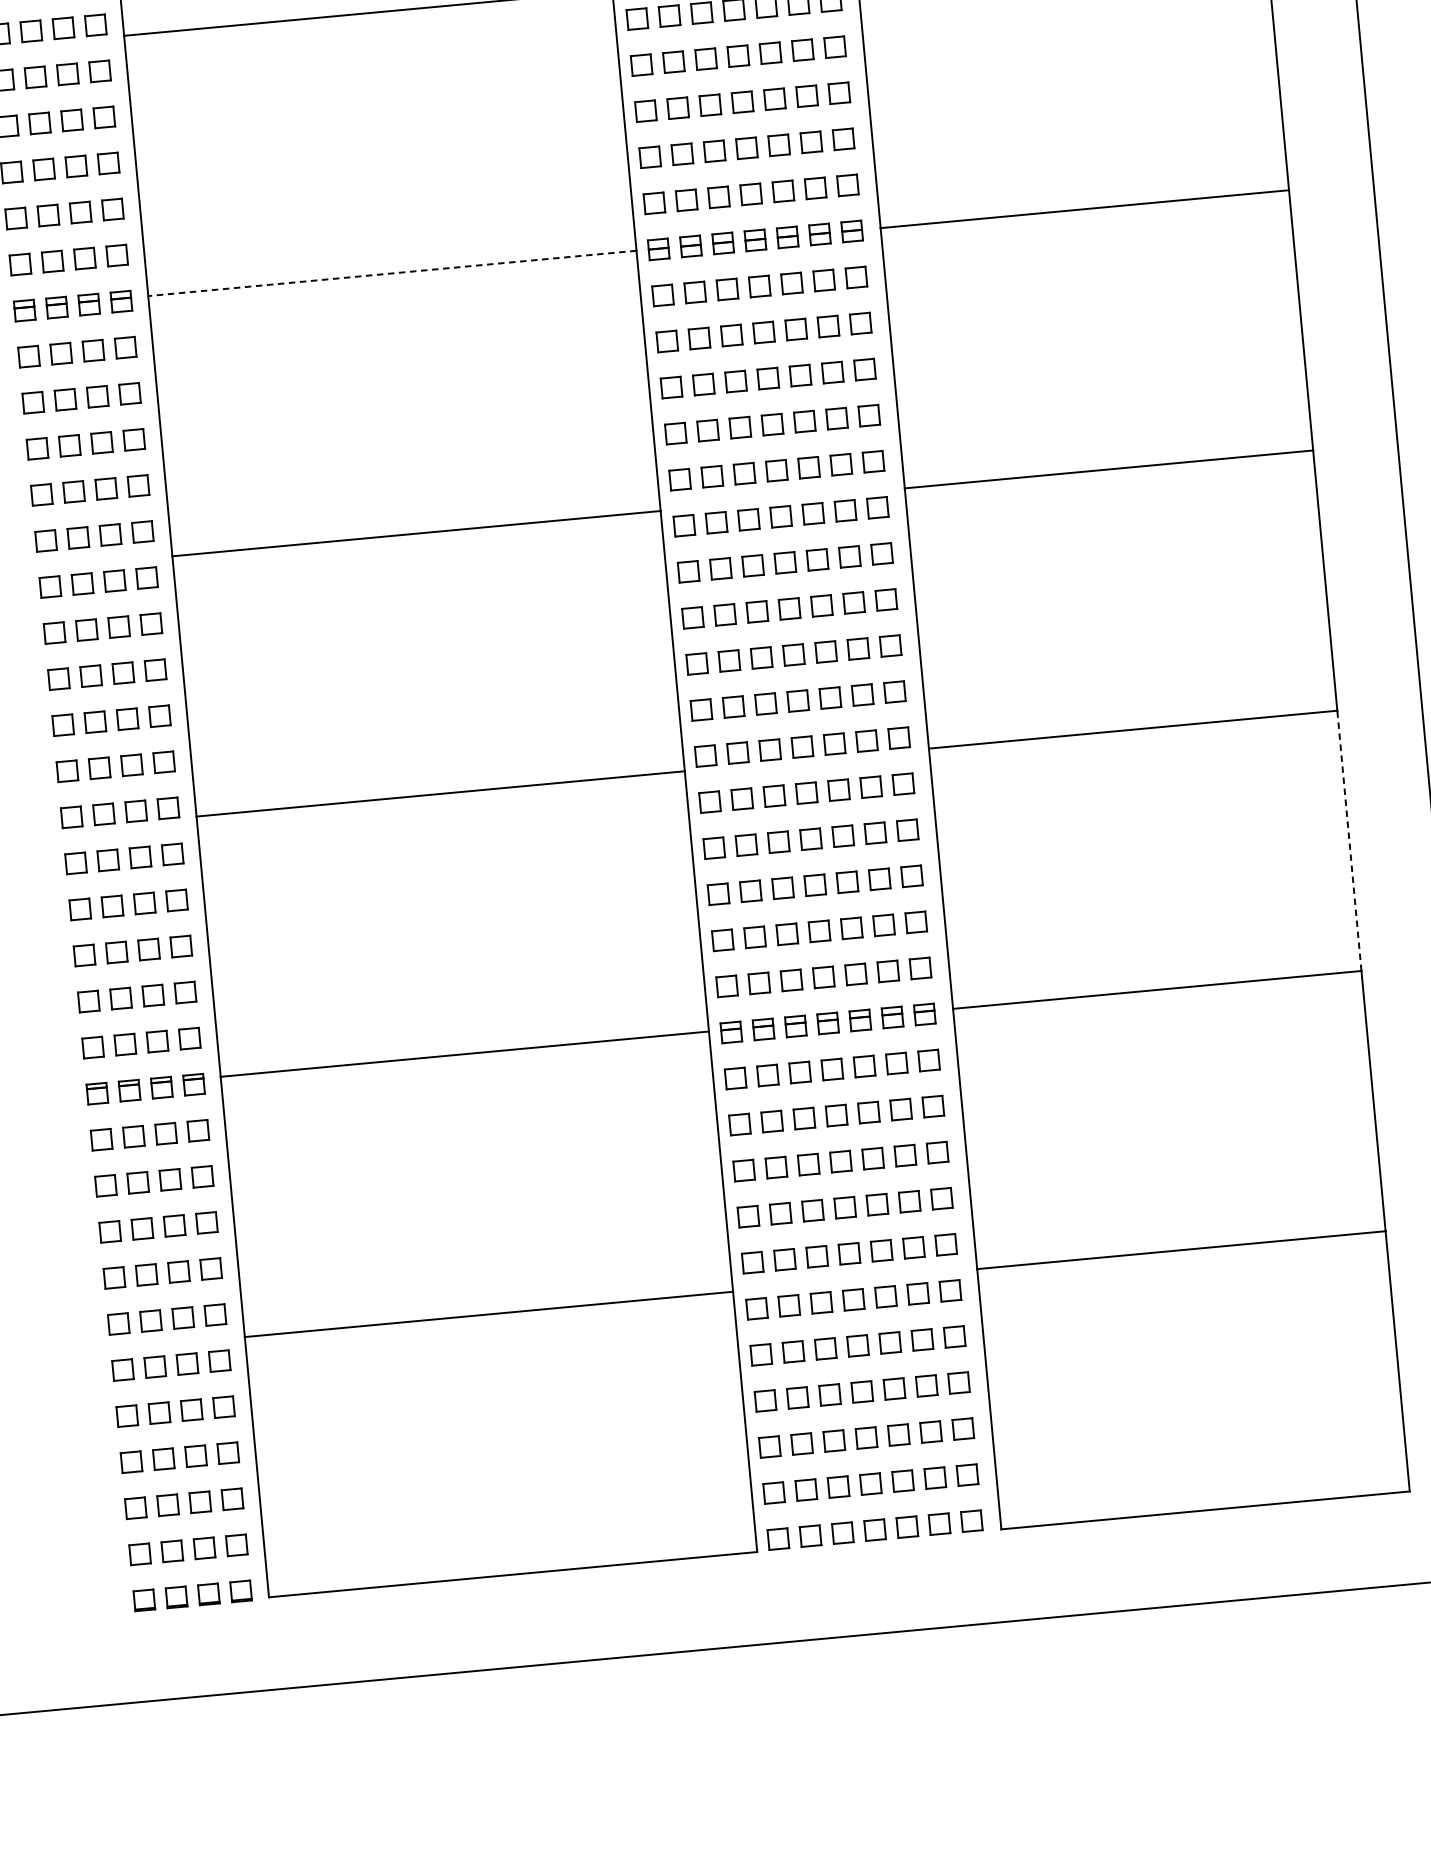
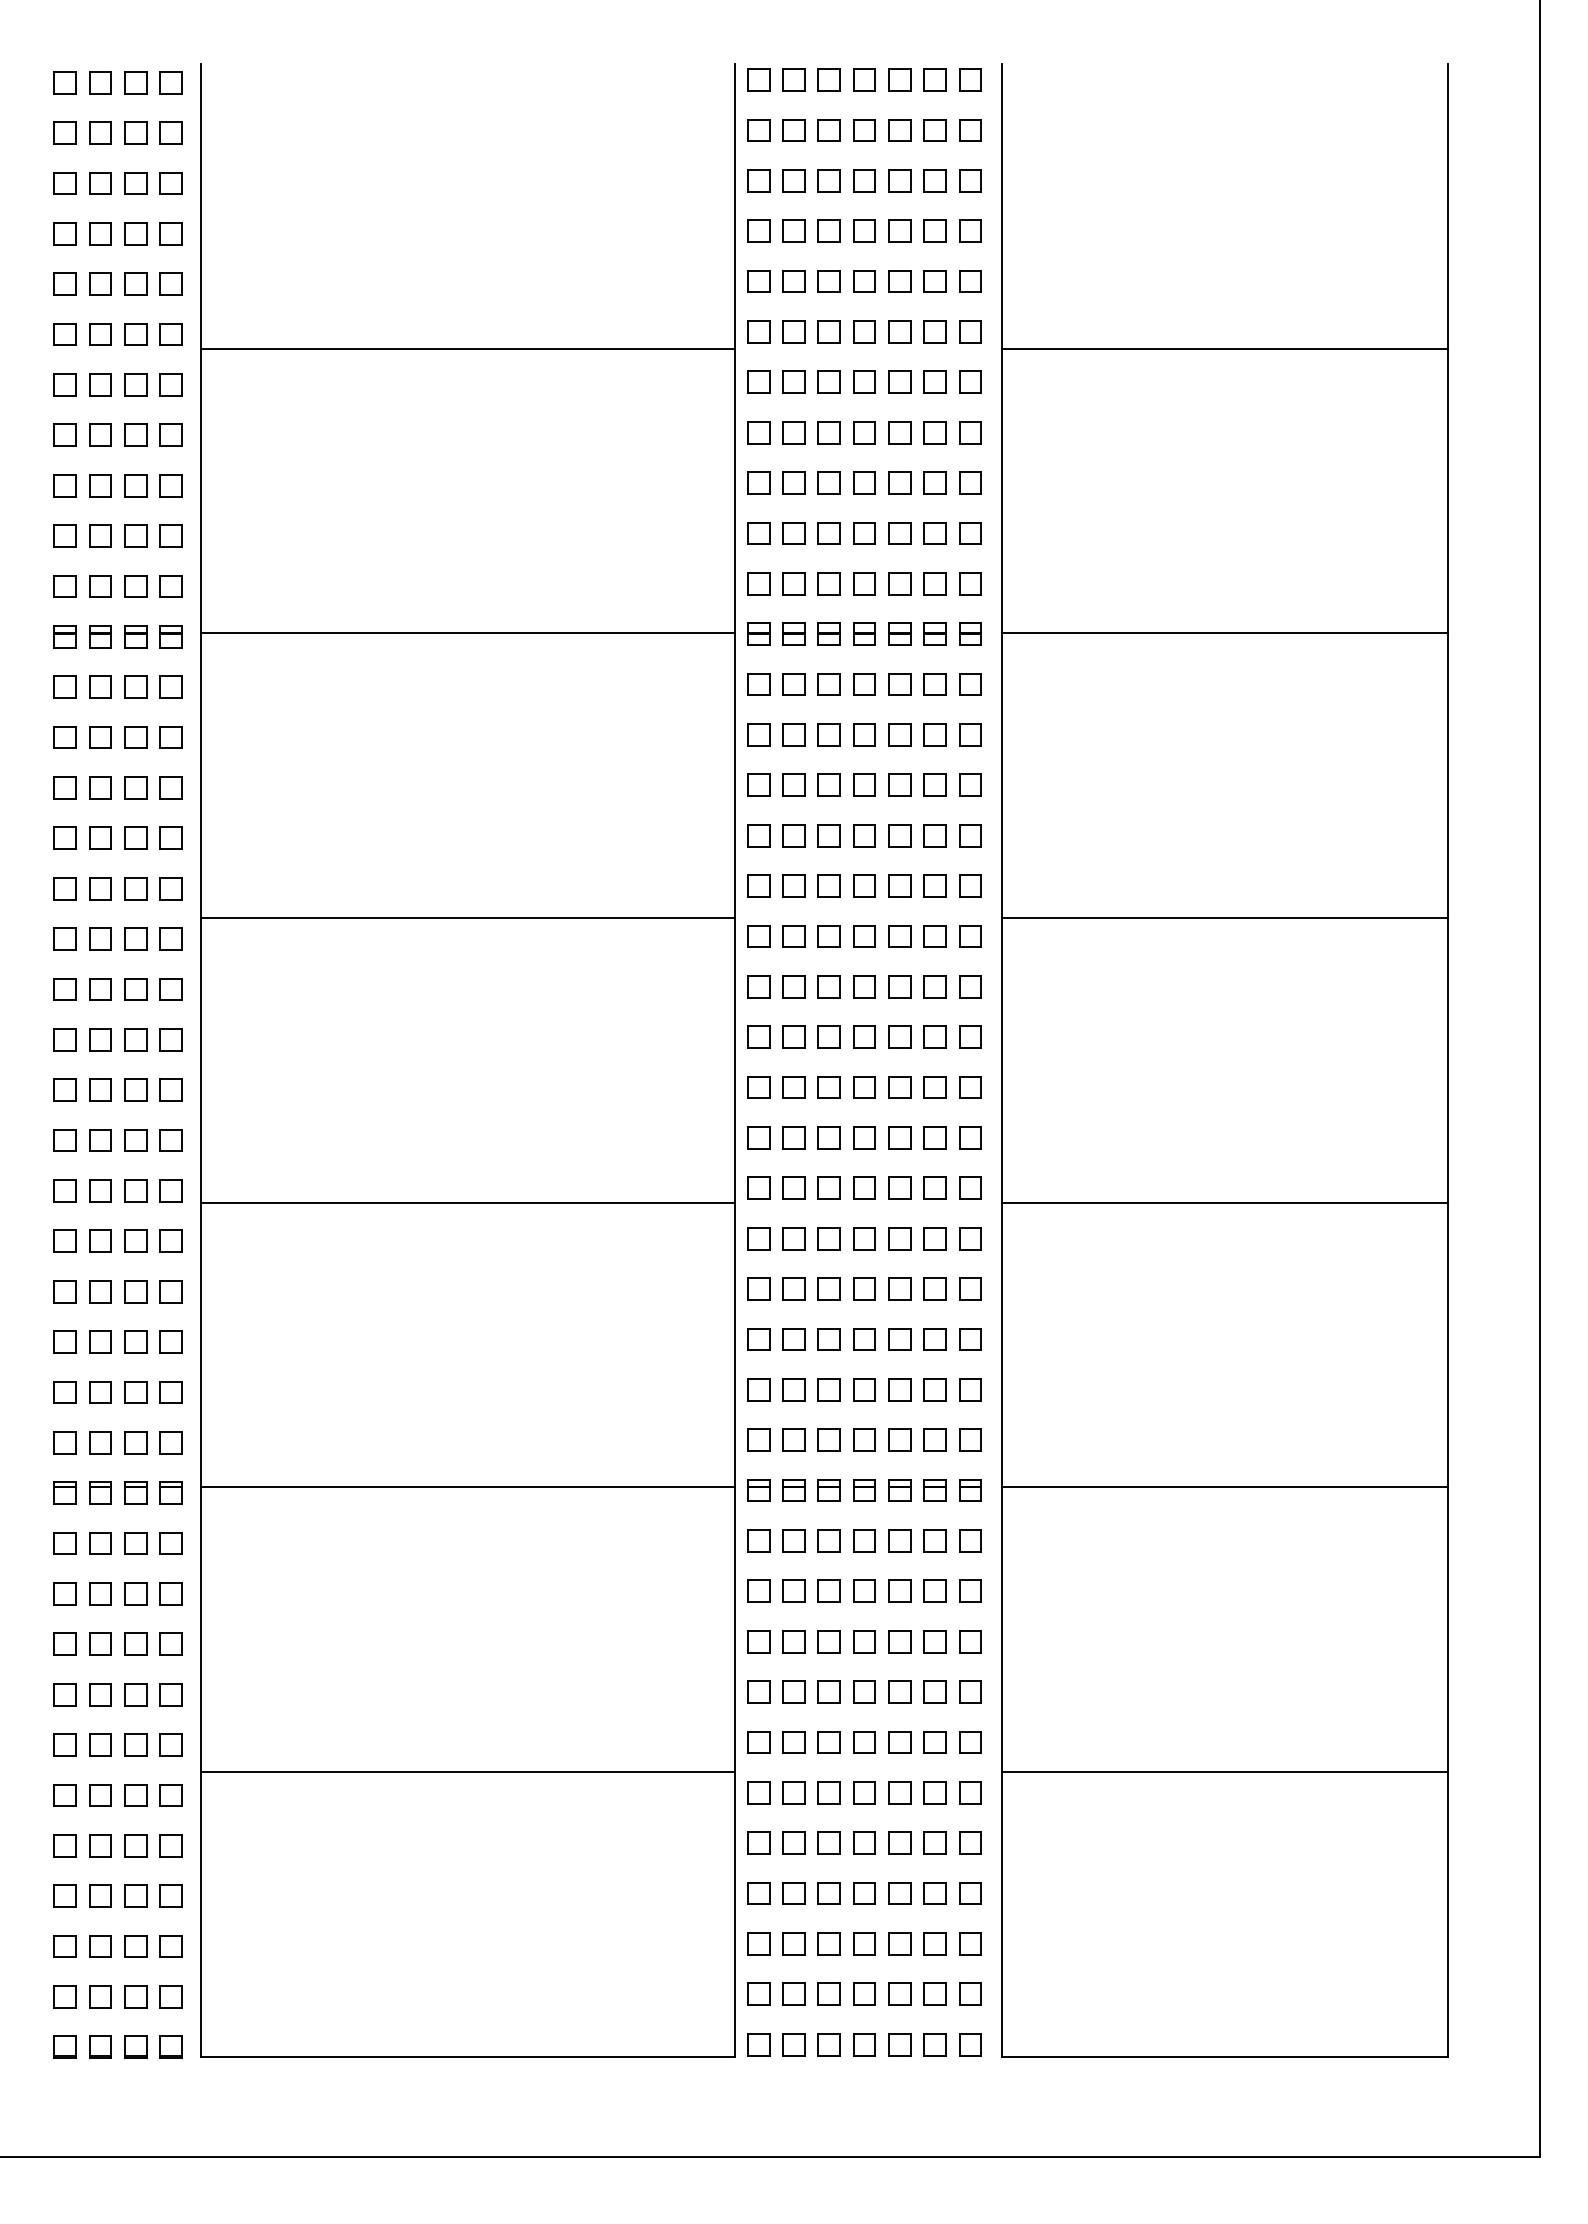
line: (392, 273) -> (467, 633), dashed -> solid
line: (1349, 840) -> (1448, 1344), dashed -> solid

